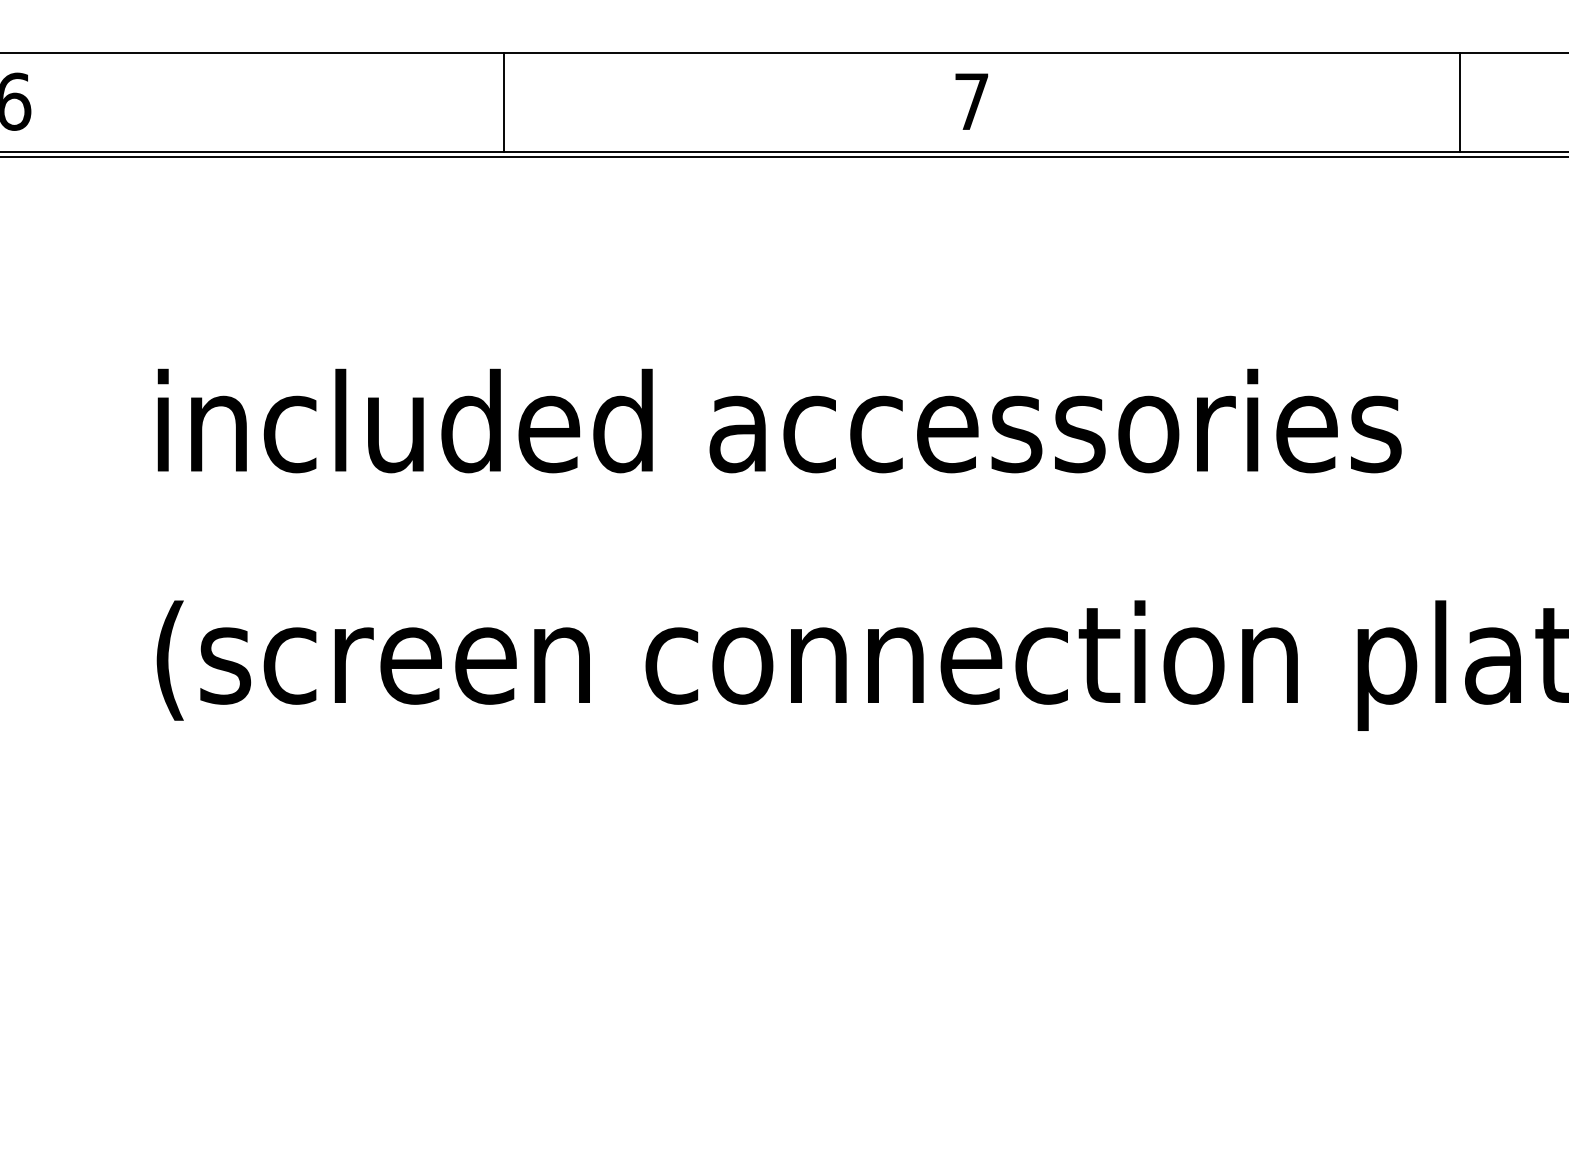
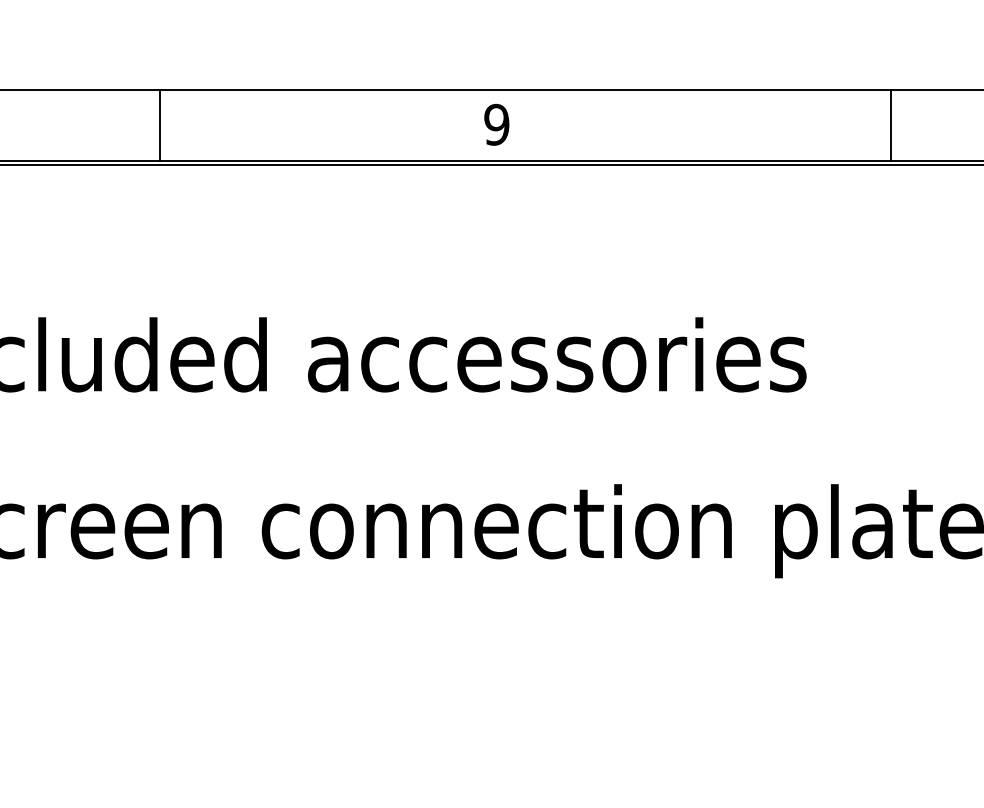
text: (971, 101) -> (496, 124), 7 -> 9
line: (1459, 102) -> (890, 125), moved

